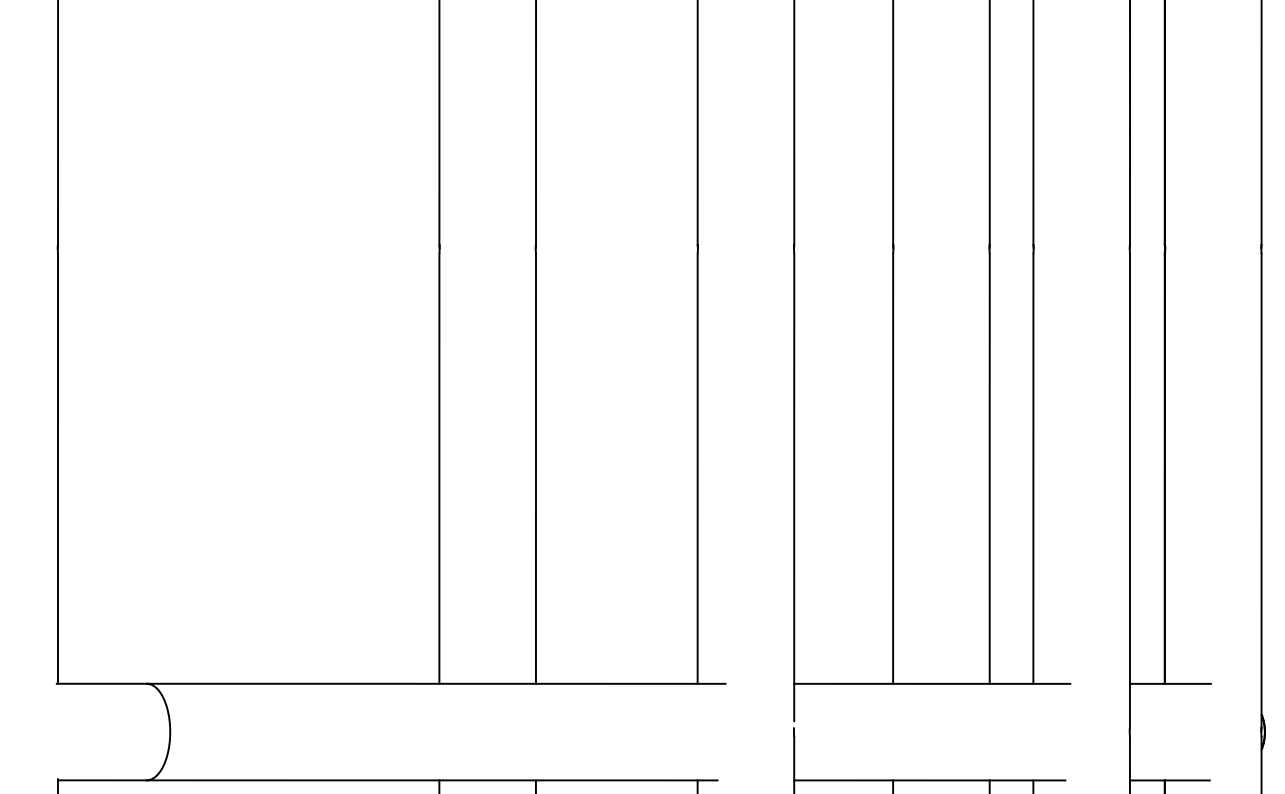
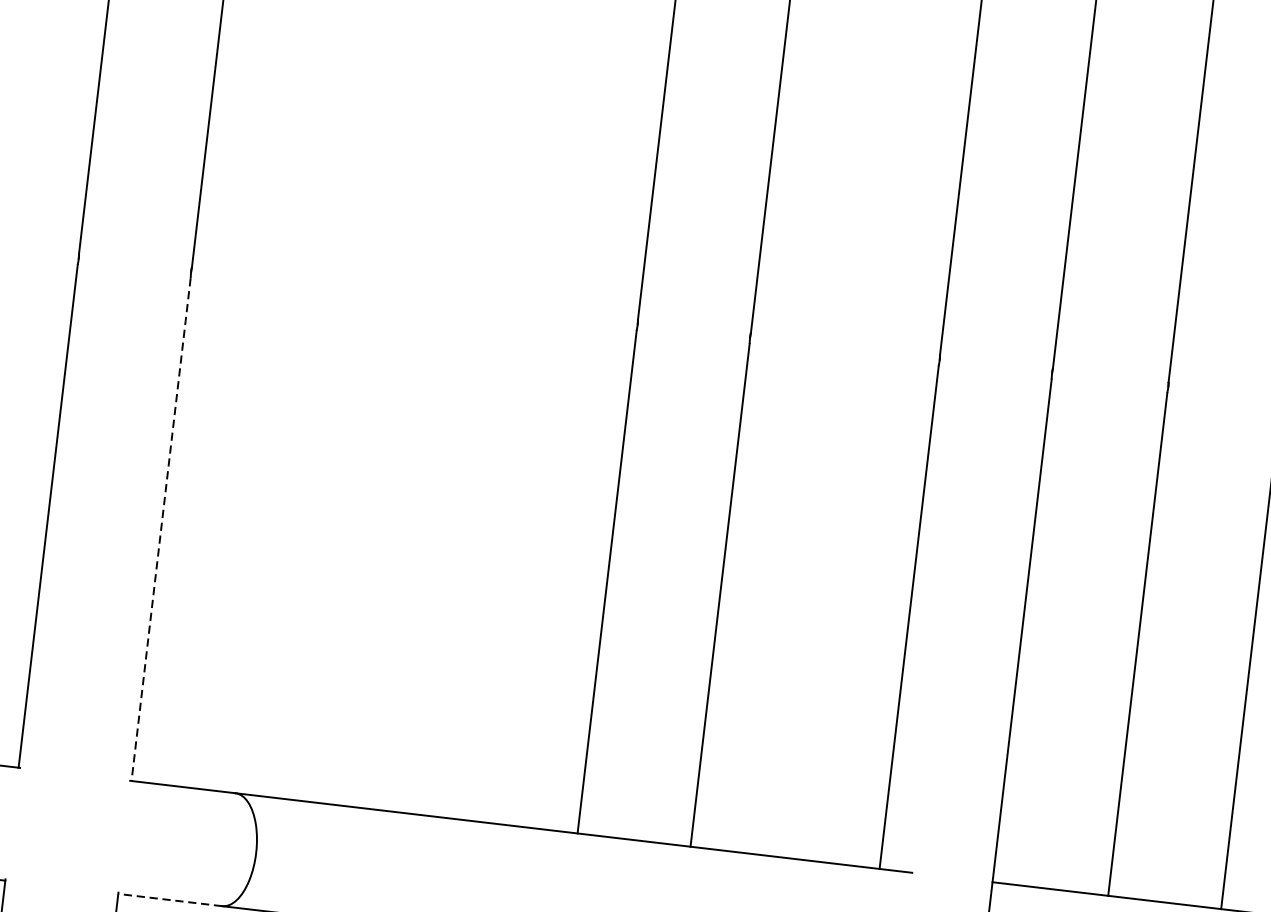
line: (58, 468) -> (161, 529), solid -> dashed
line: (101, 780) -> (169, 900), solid -> dashed

